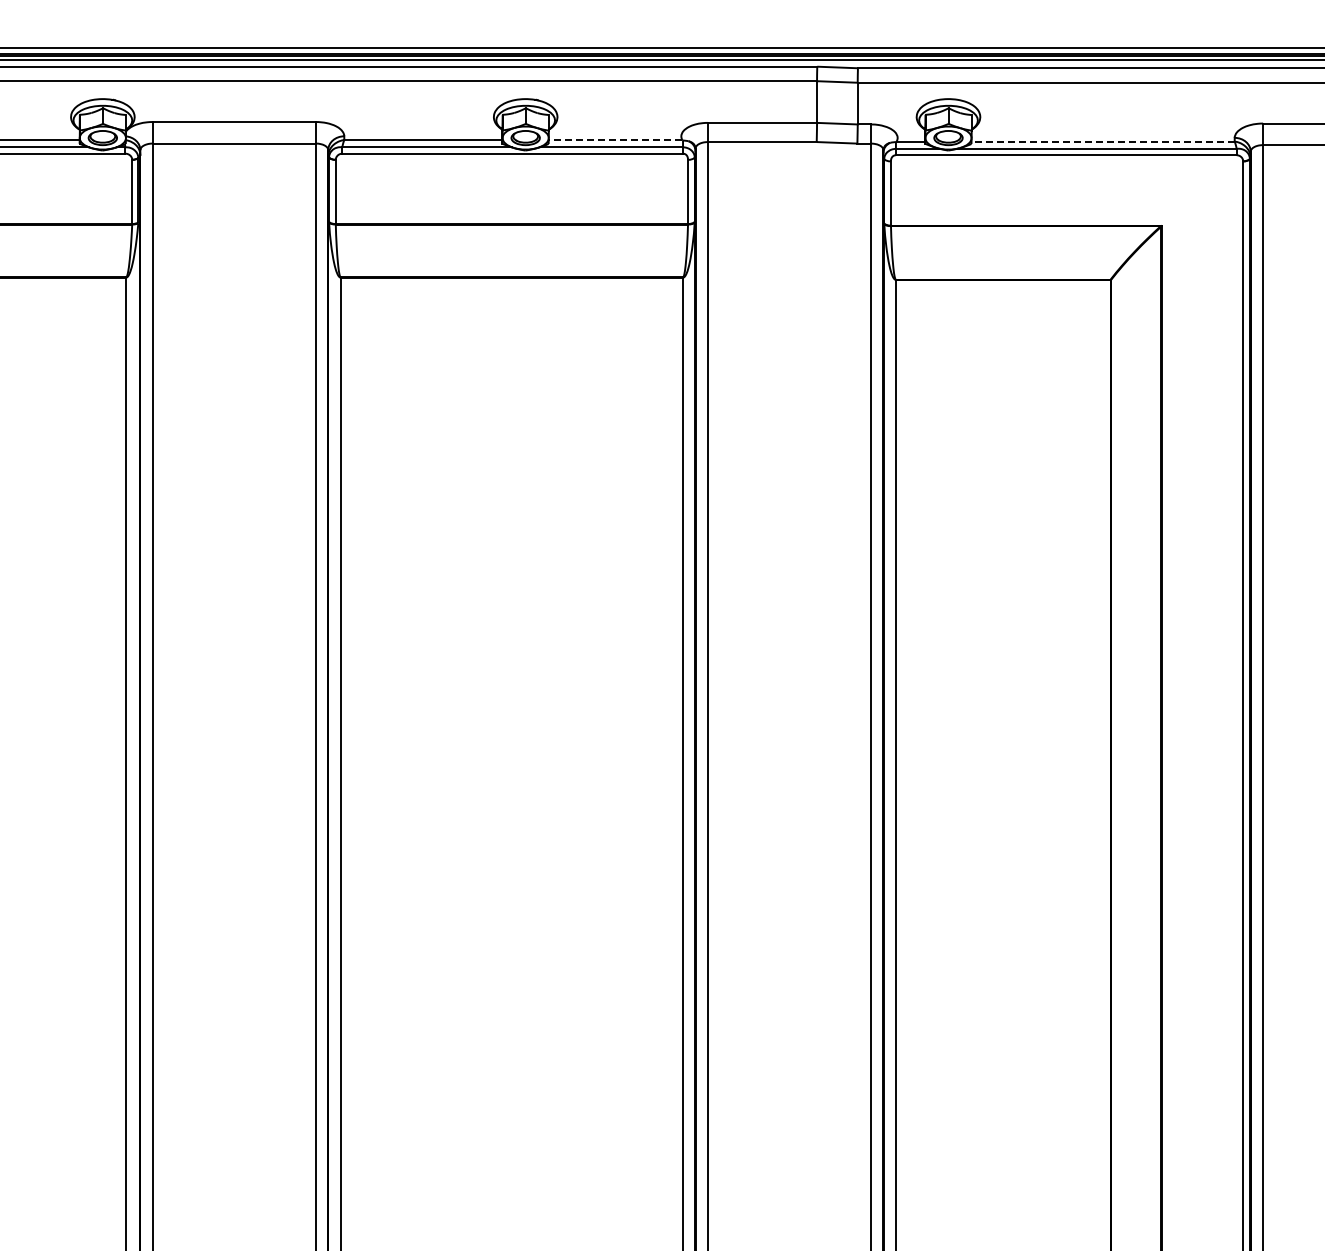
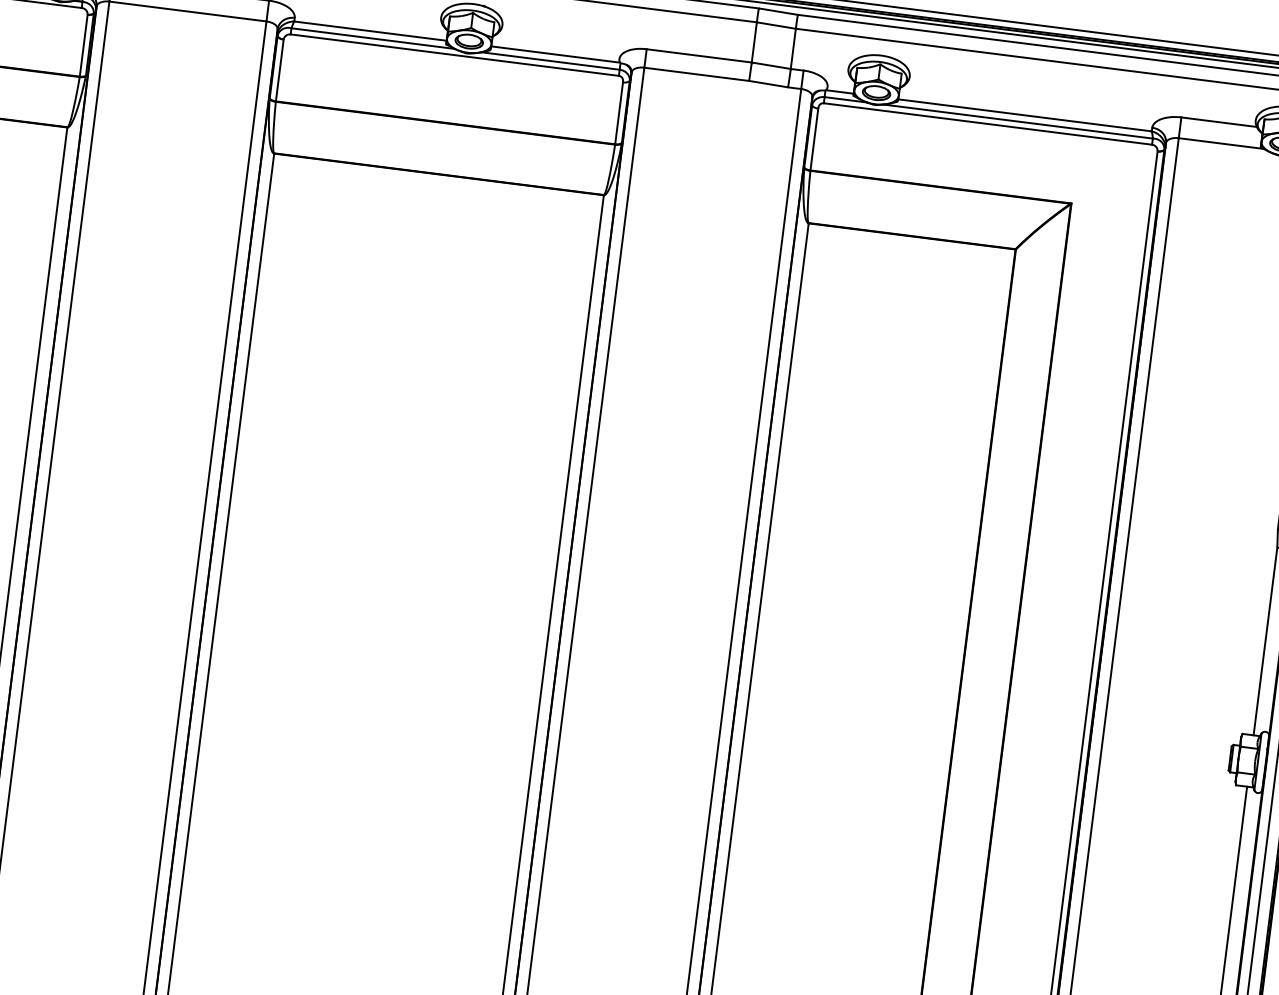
line: (615, 140) -> (555, 54), dashed -> solid
line: (1103, 141) -> (1025, 115), dashed -> solid

